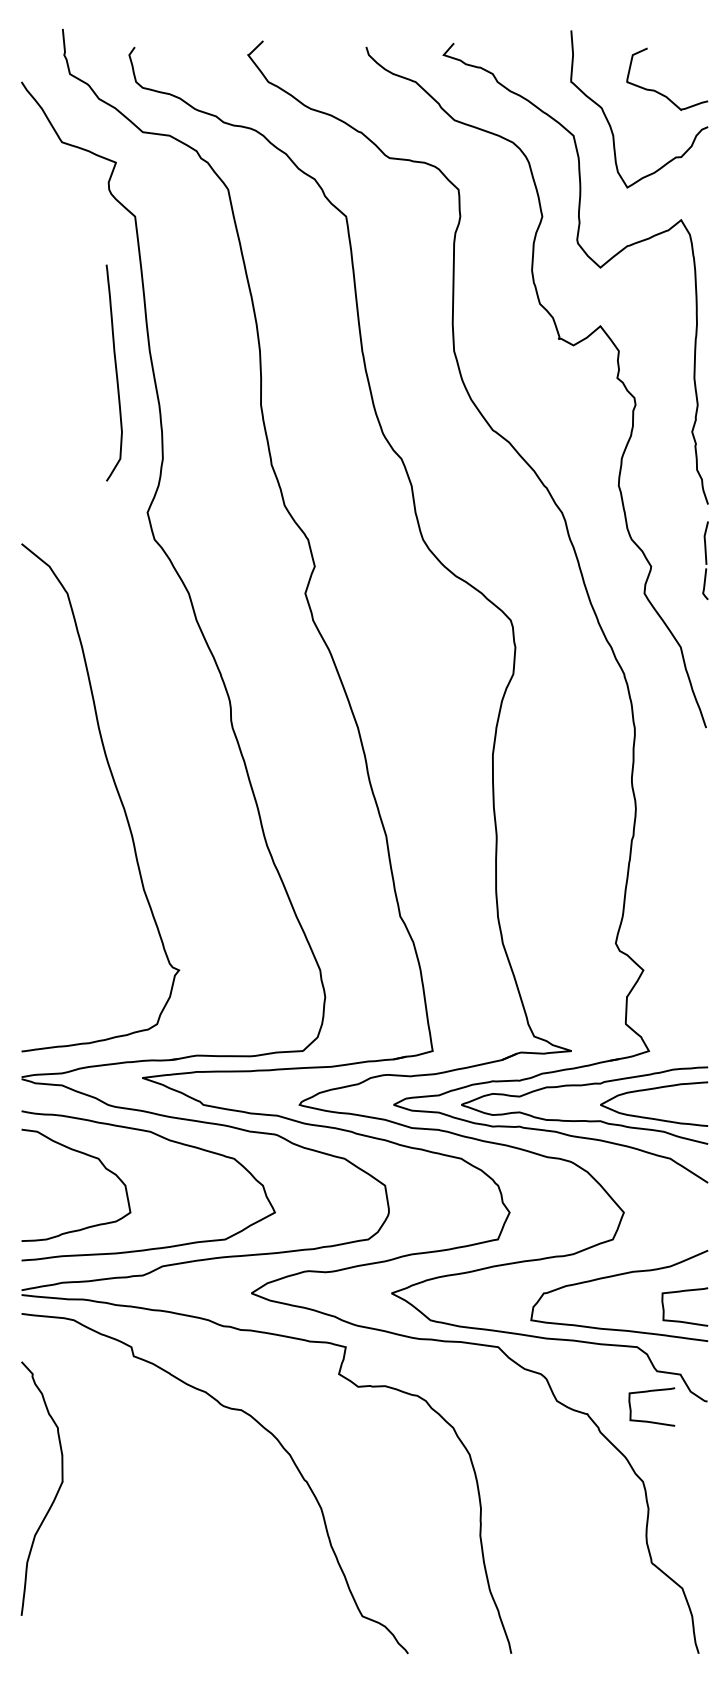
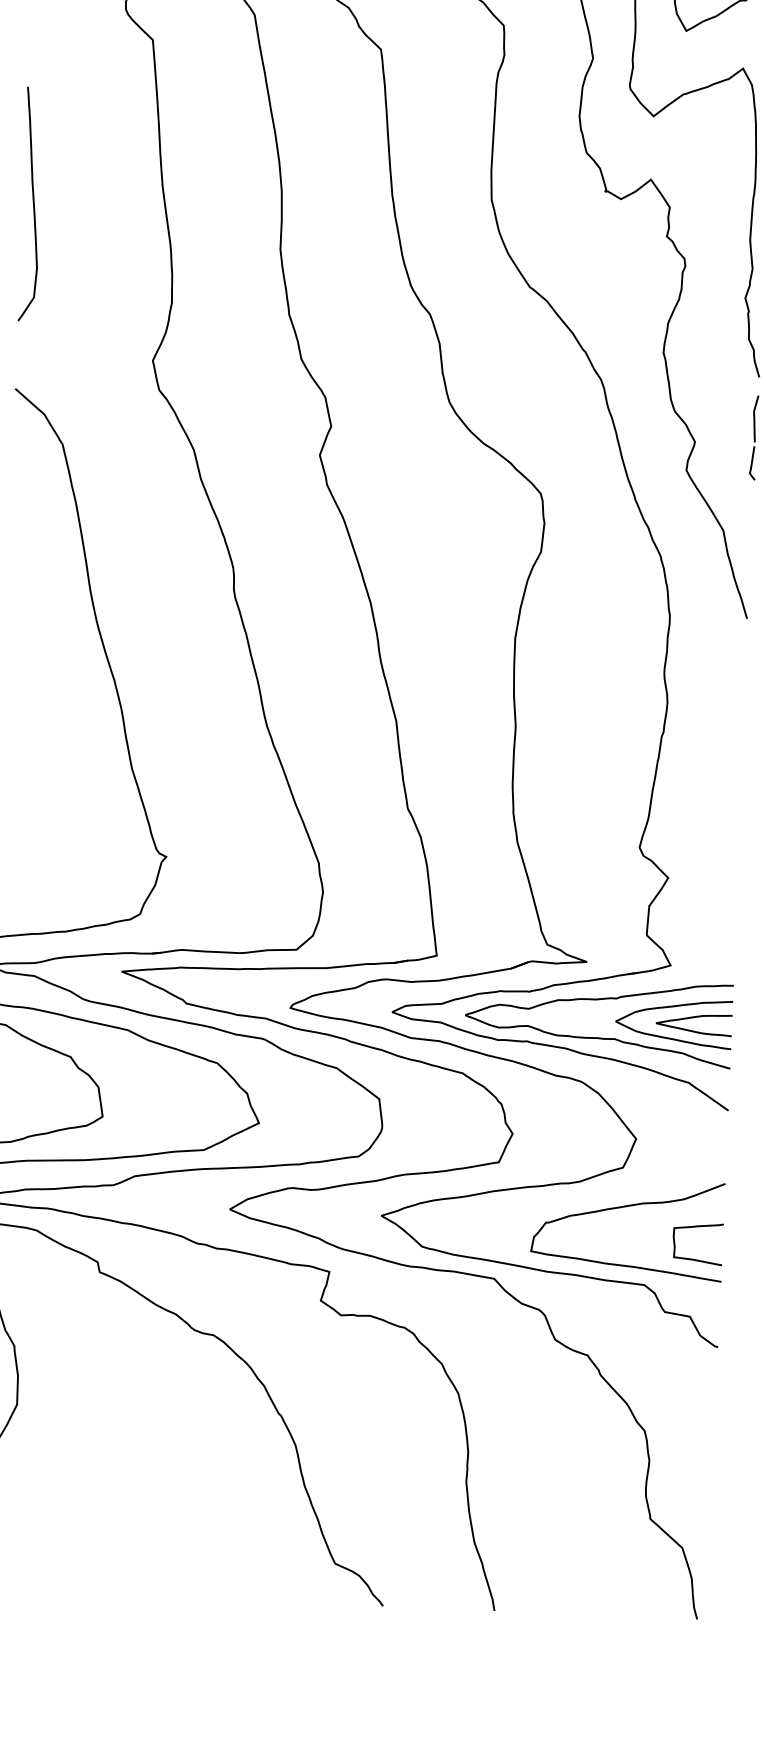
curve: (115, 372) -> (32, 203), moved
curve: (670, 1099) -> (691, 1018), added
curve: (648, 1392) -> (654, 1334), removed

